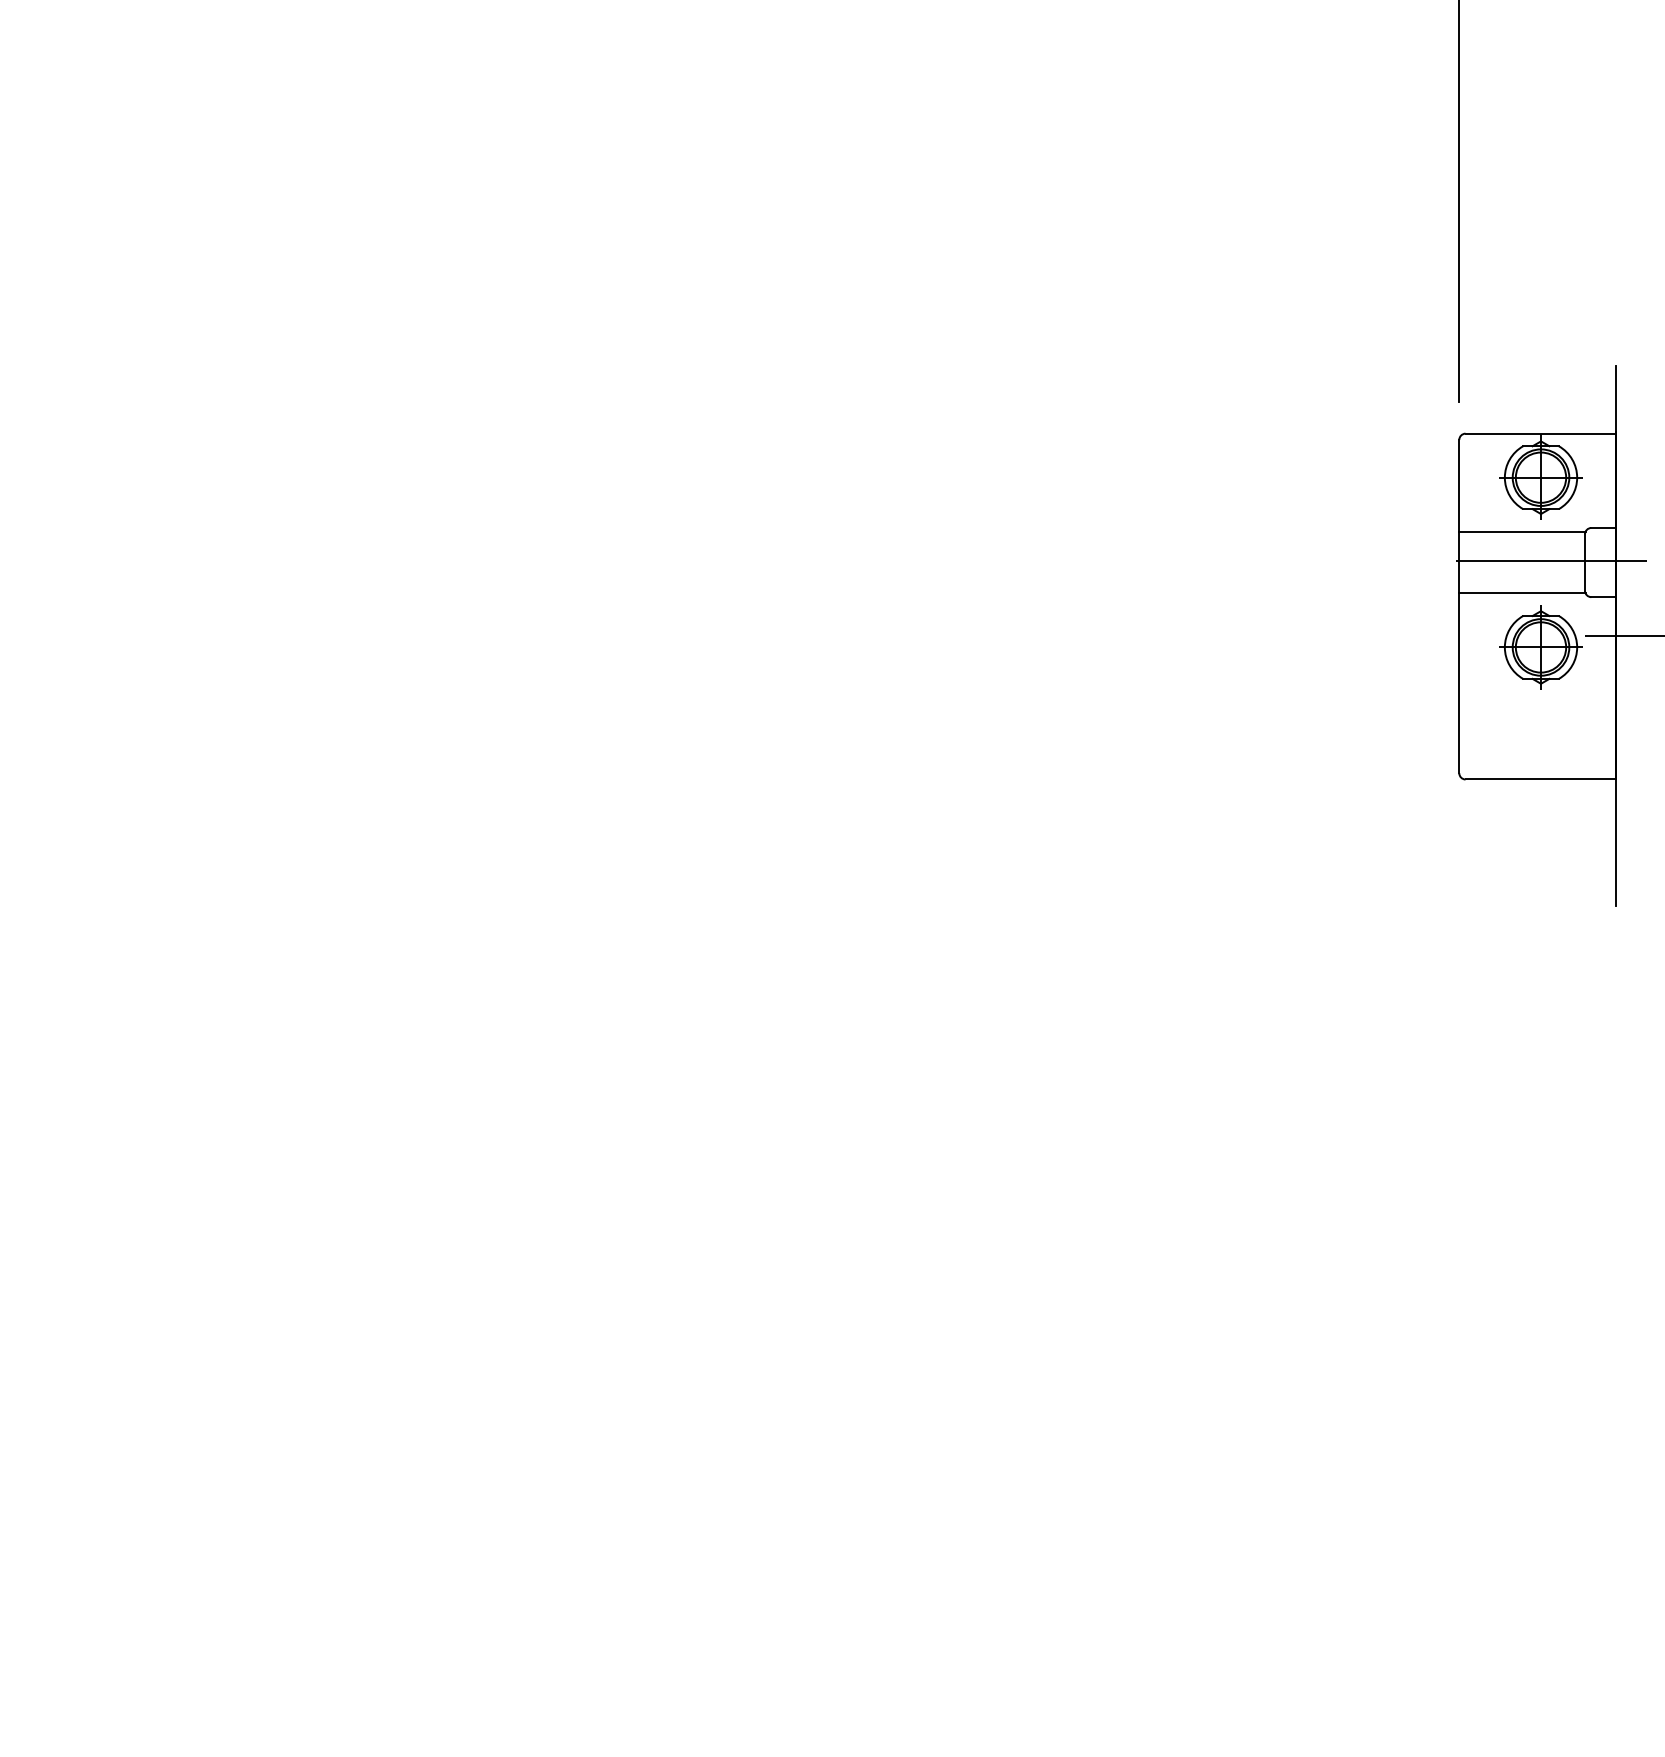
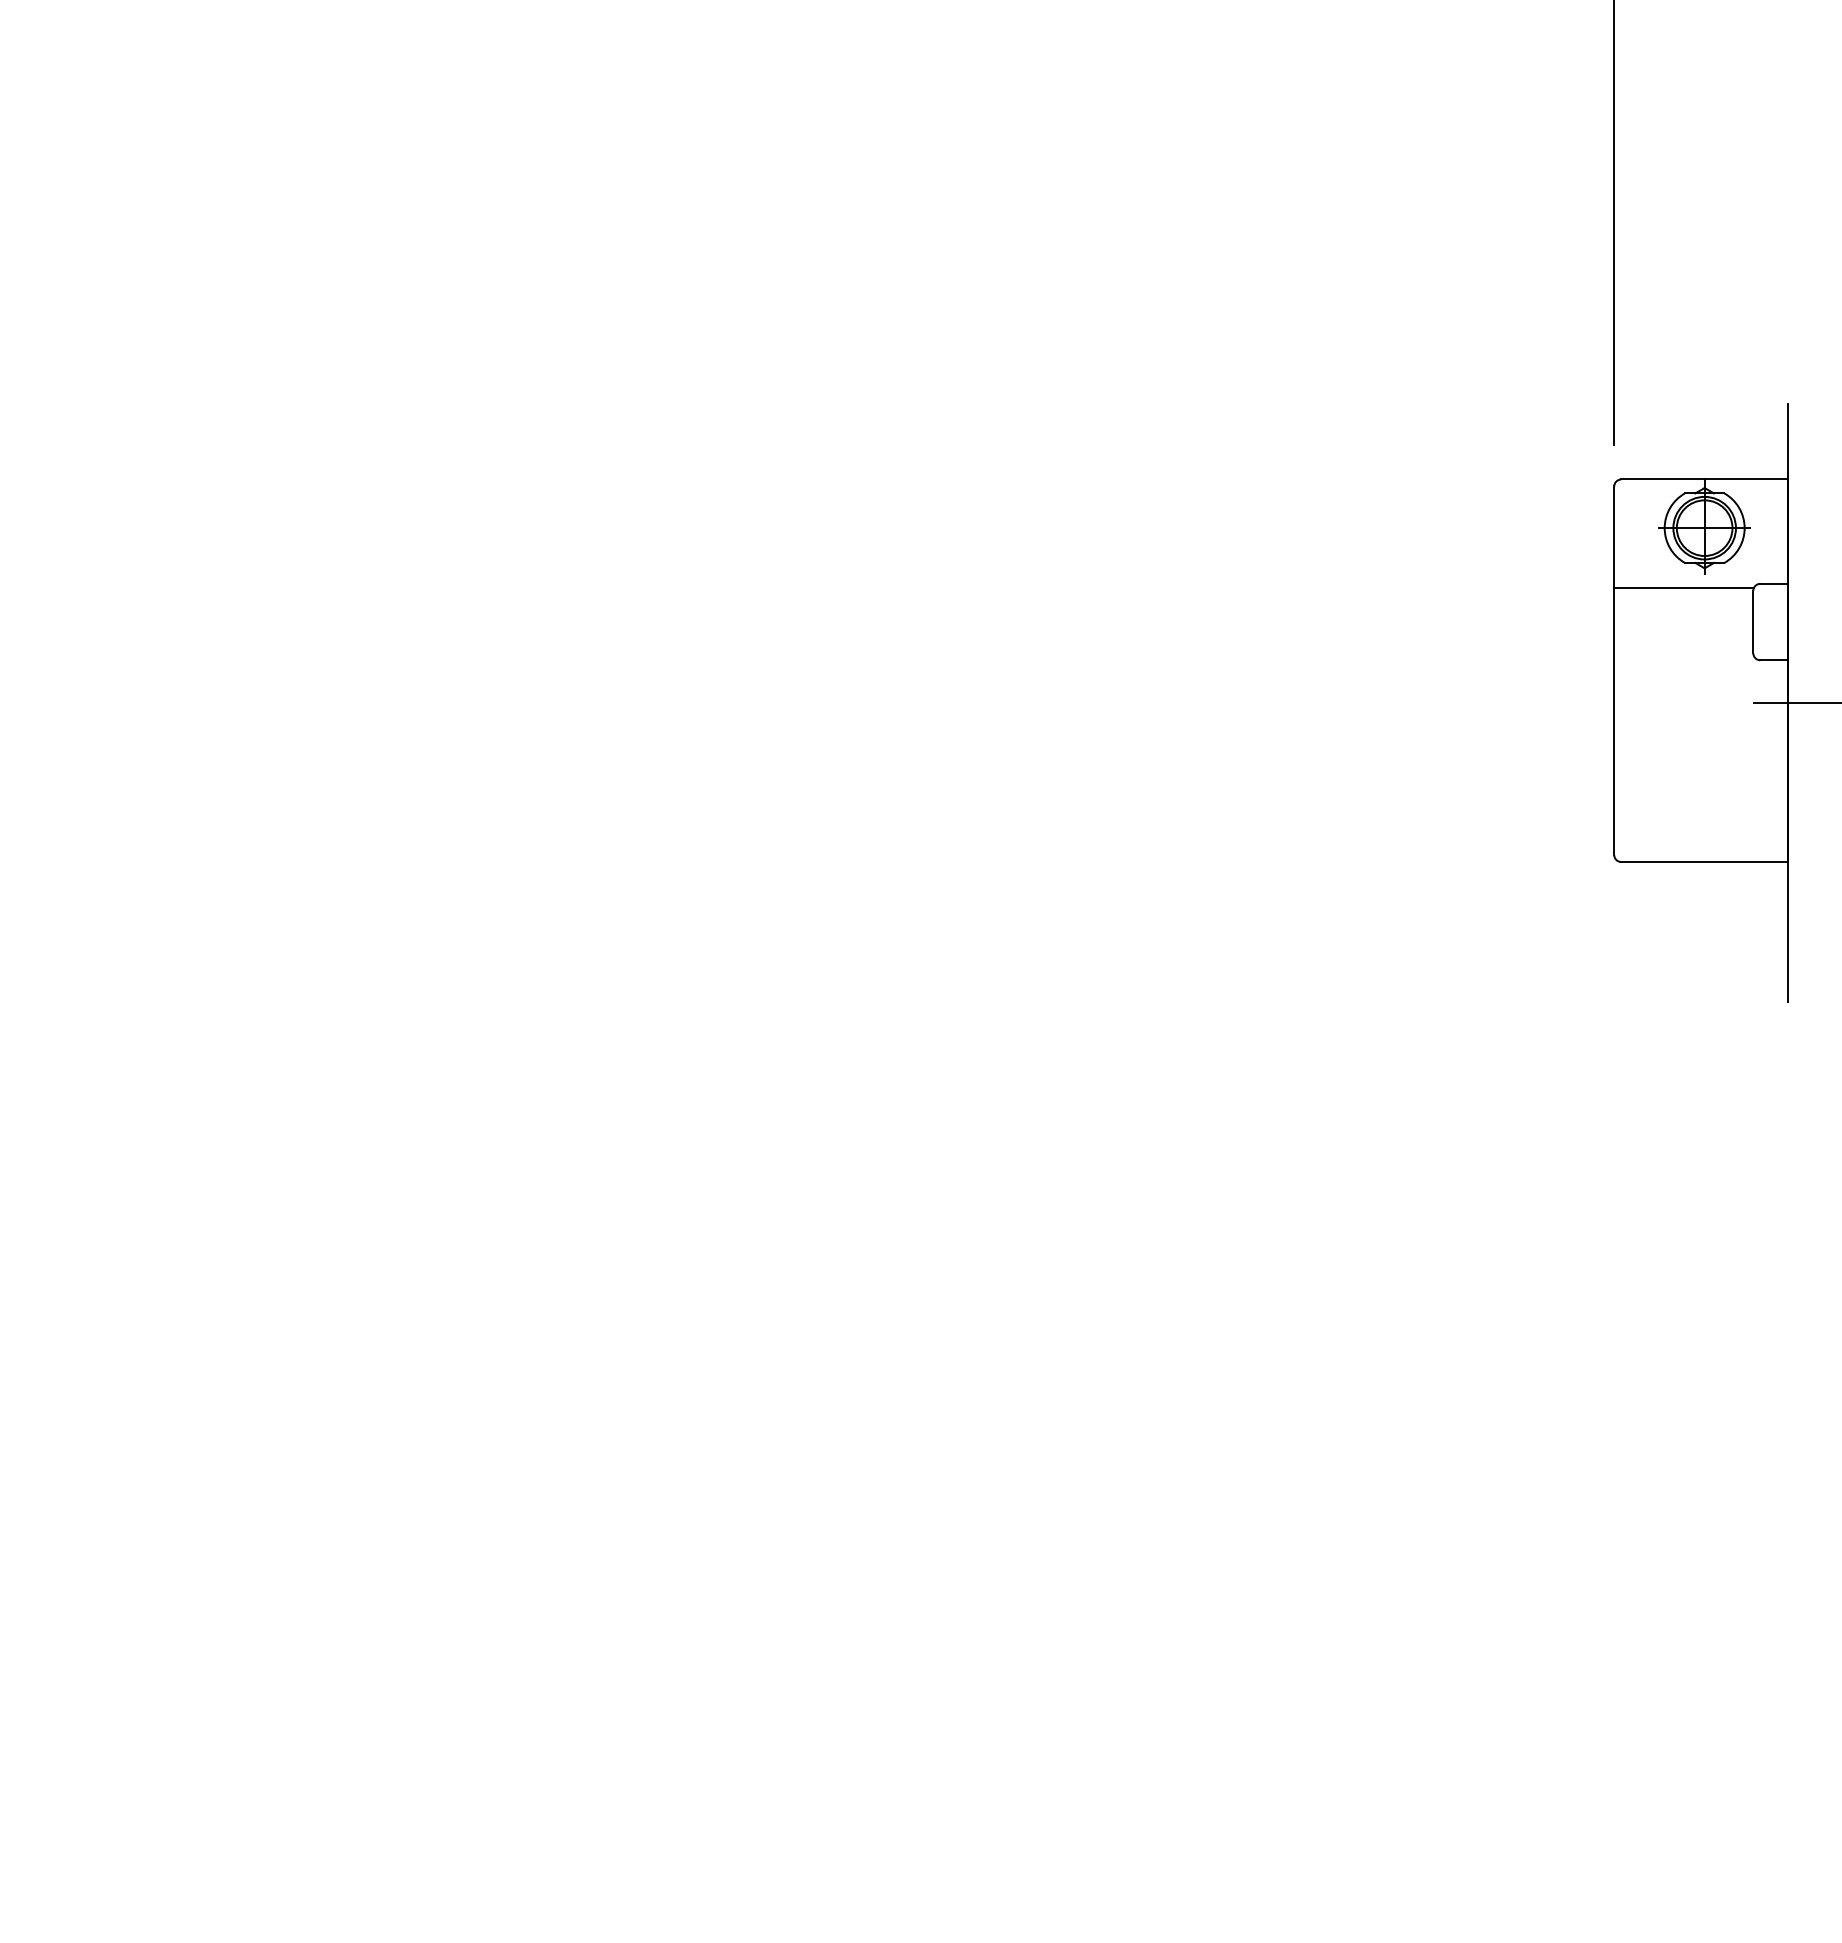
line: (1551, 560) -> (1716, 619), removed
line: (1521, 593) -> (1683, 656), removed
part: (1540, 647) -> (1704, 715), removed

